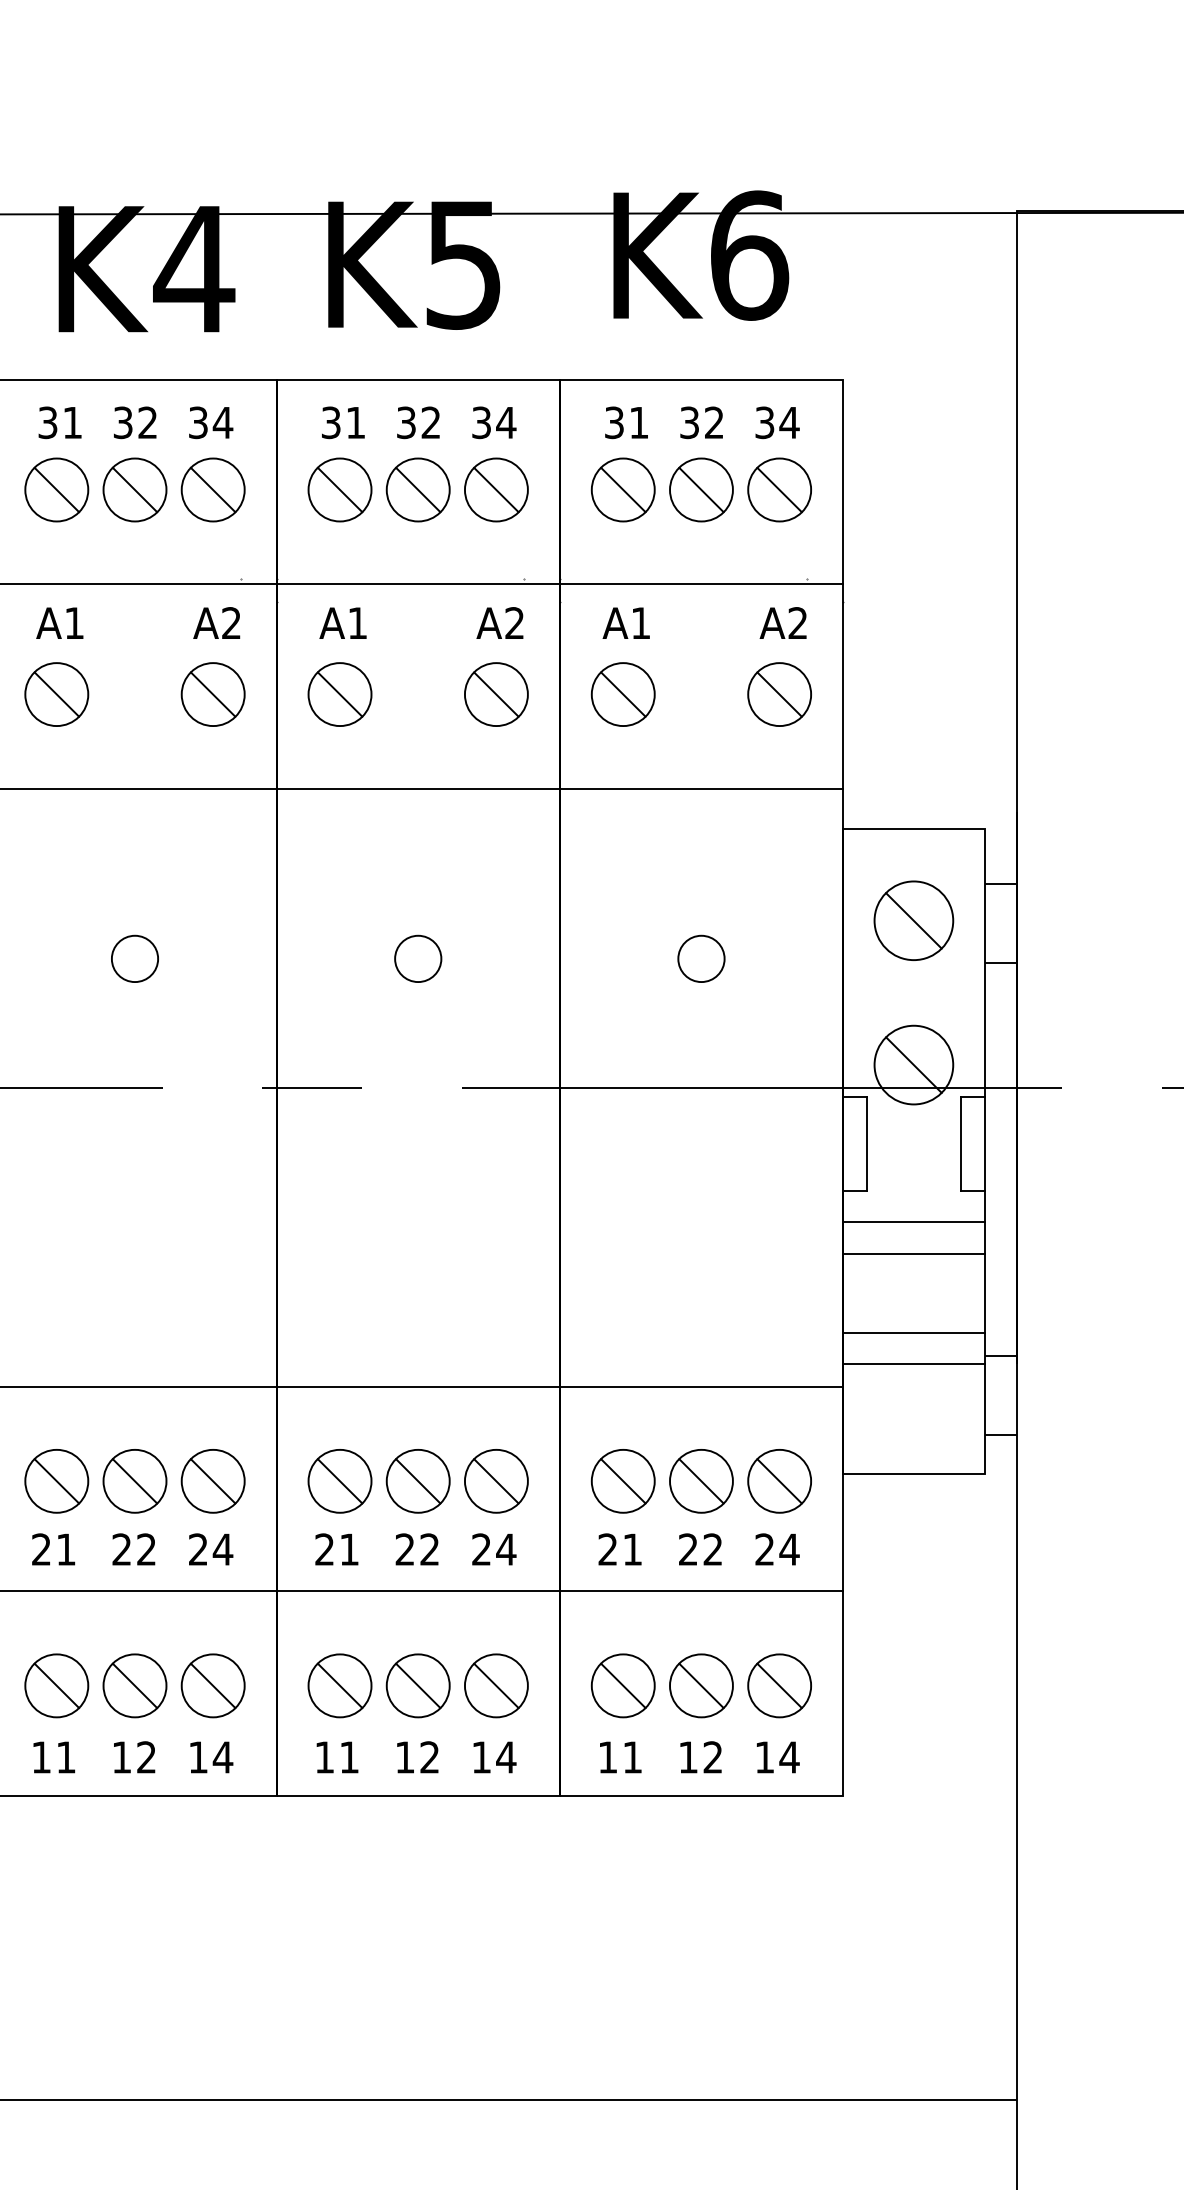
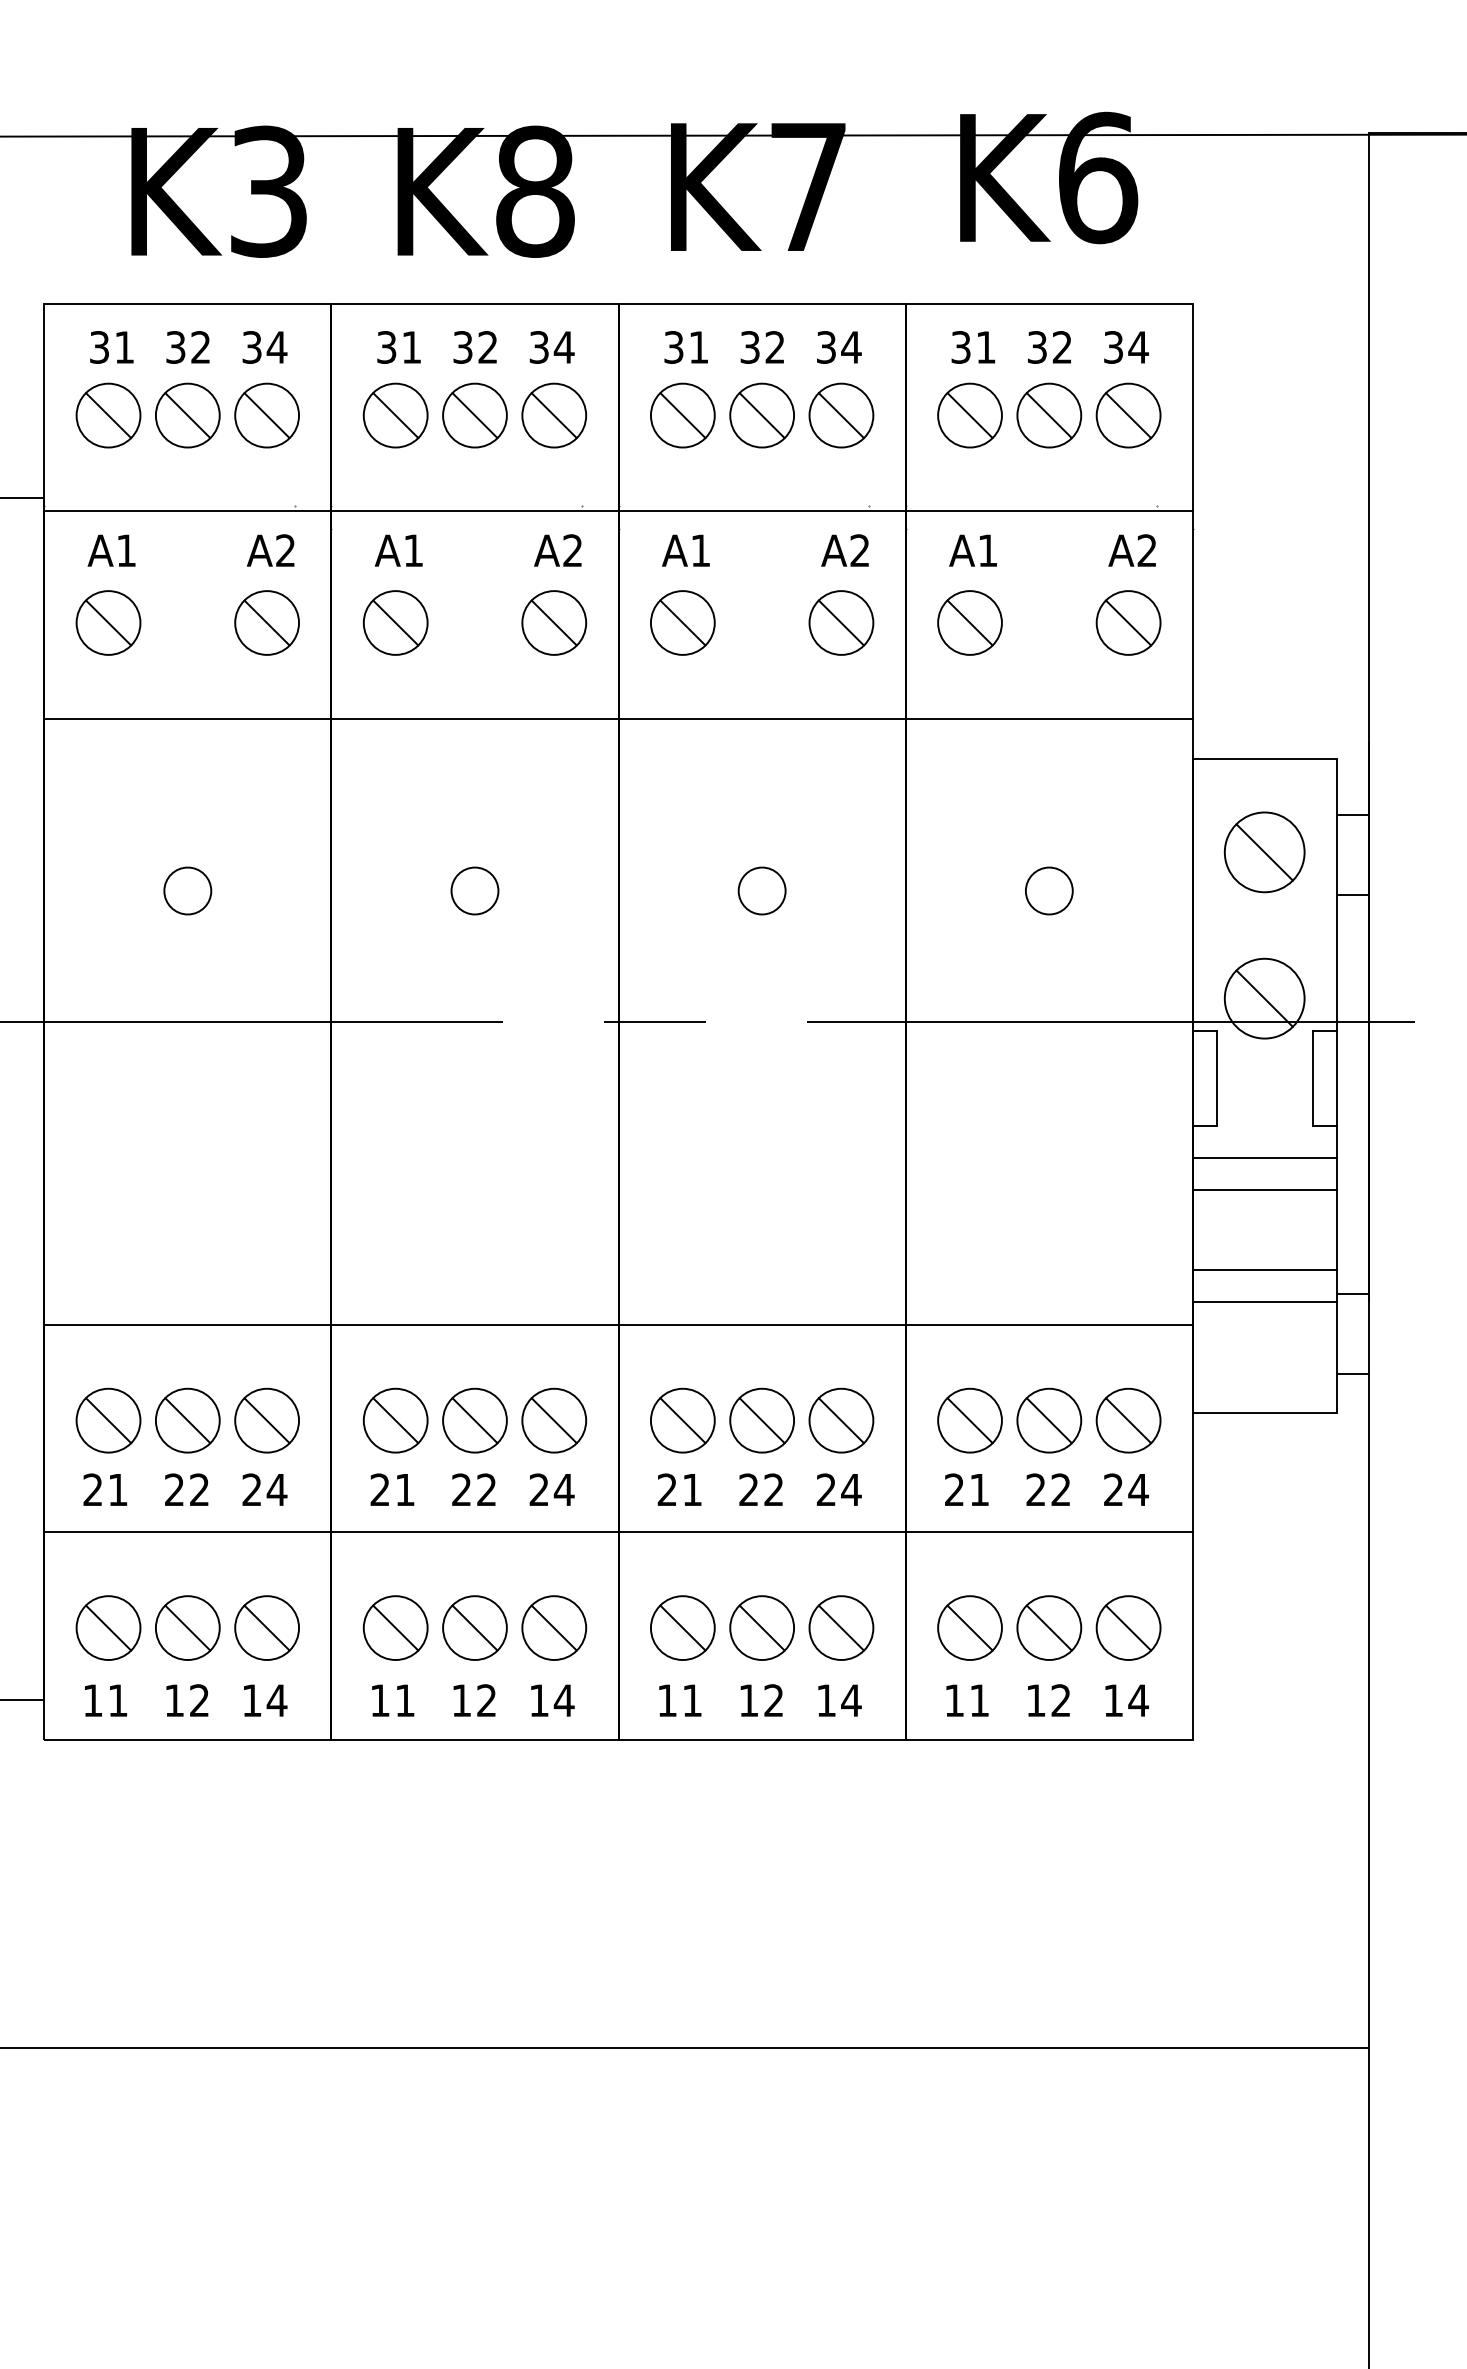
text: (462, 266) -> (807, 188), K5 -> K7
text: (193, 268) -> (534, 191), K4 -> K8

